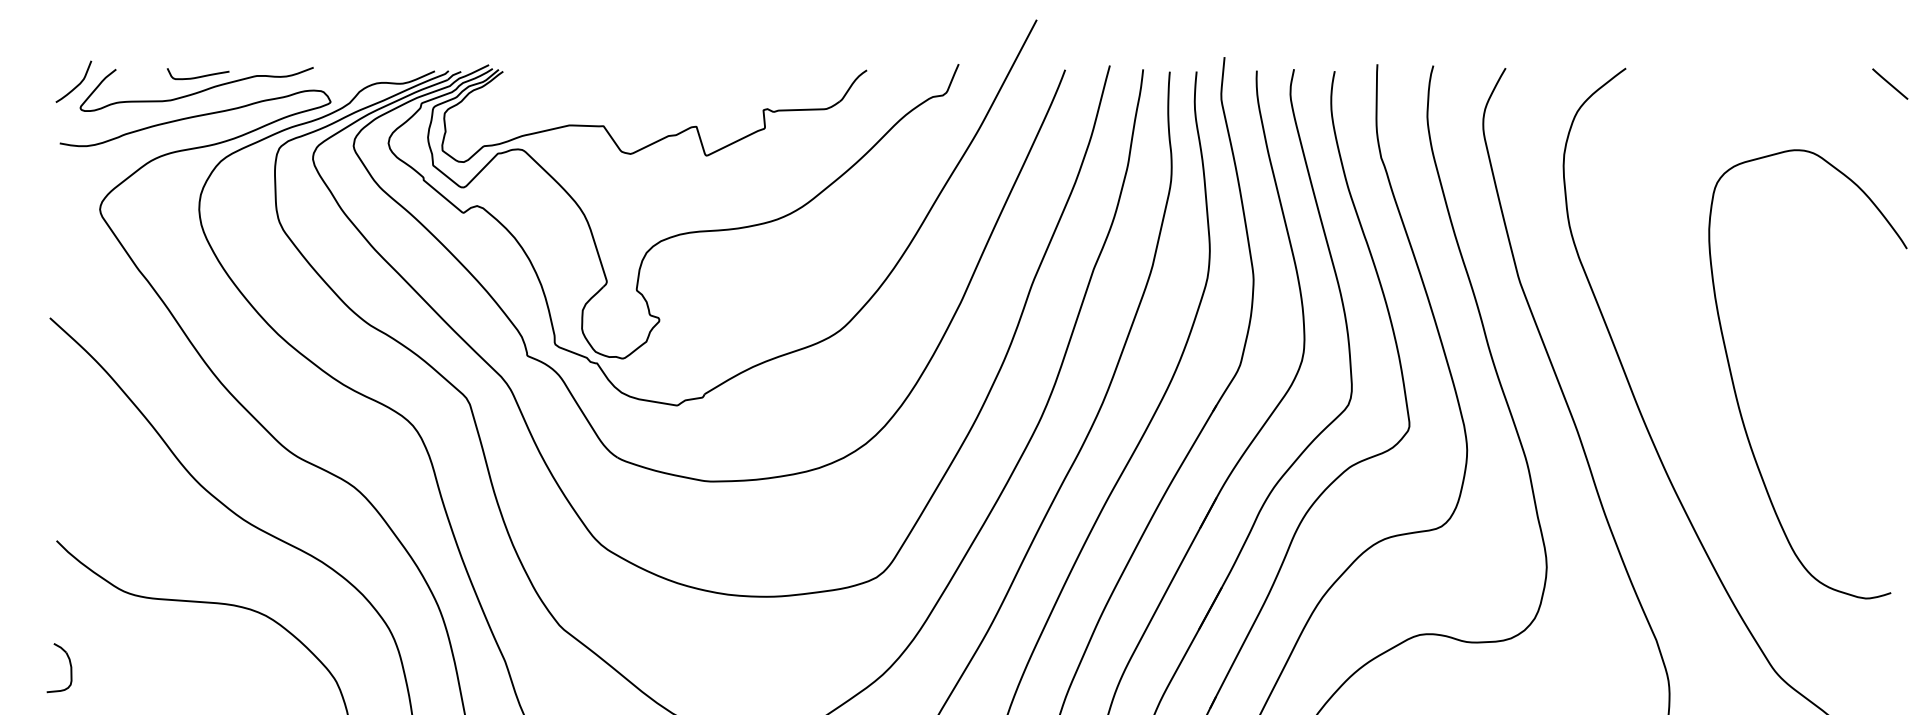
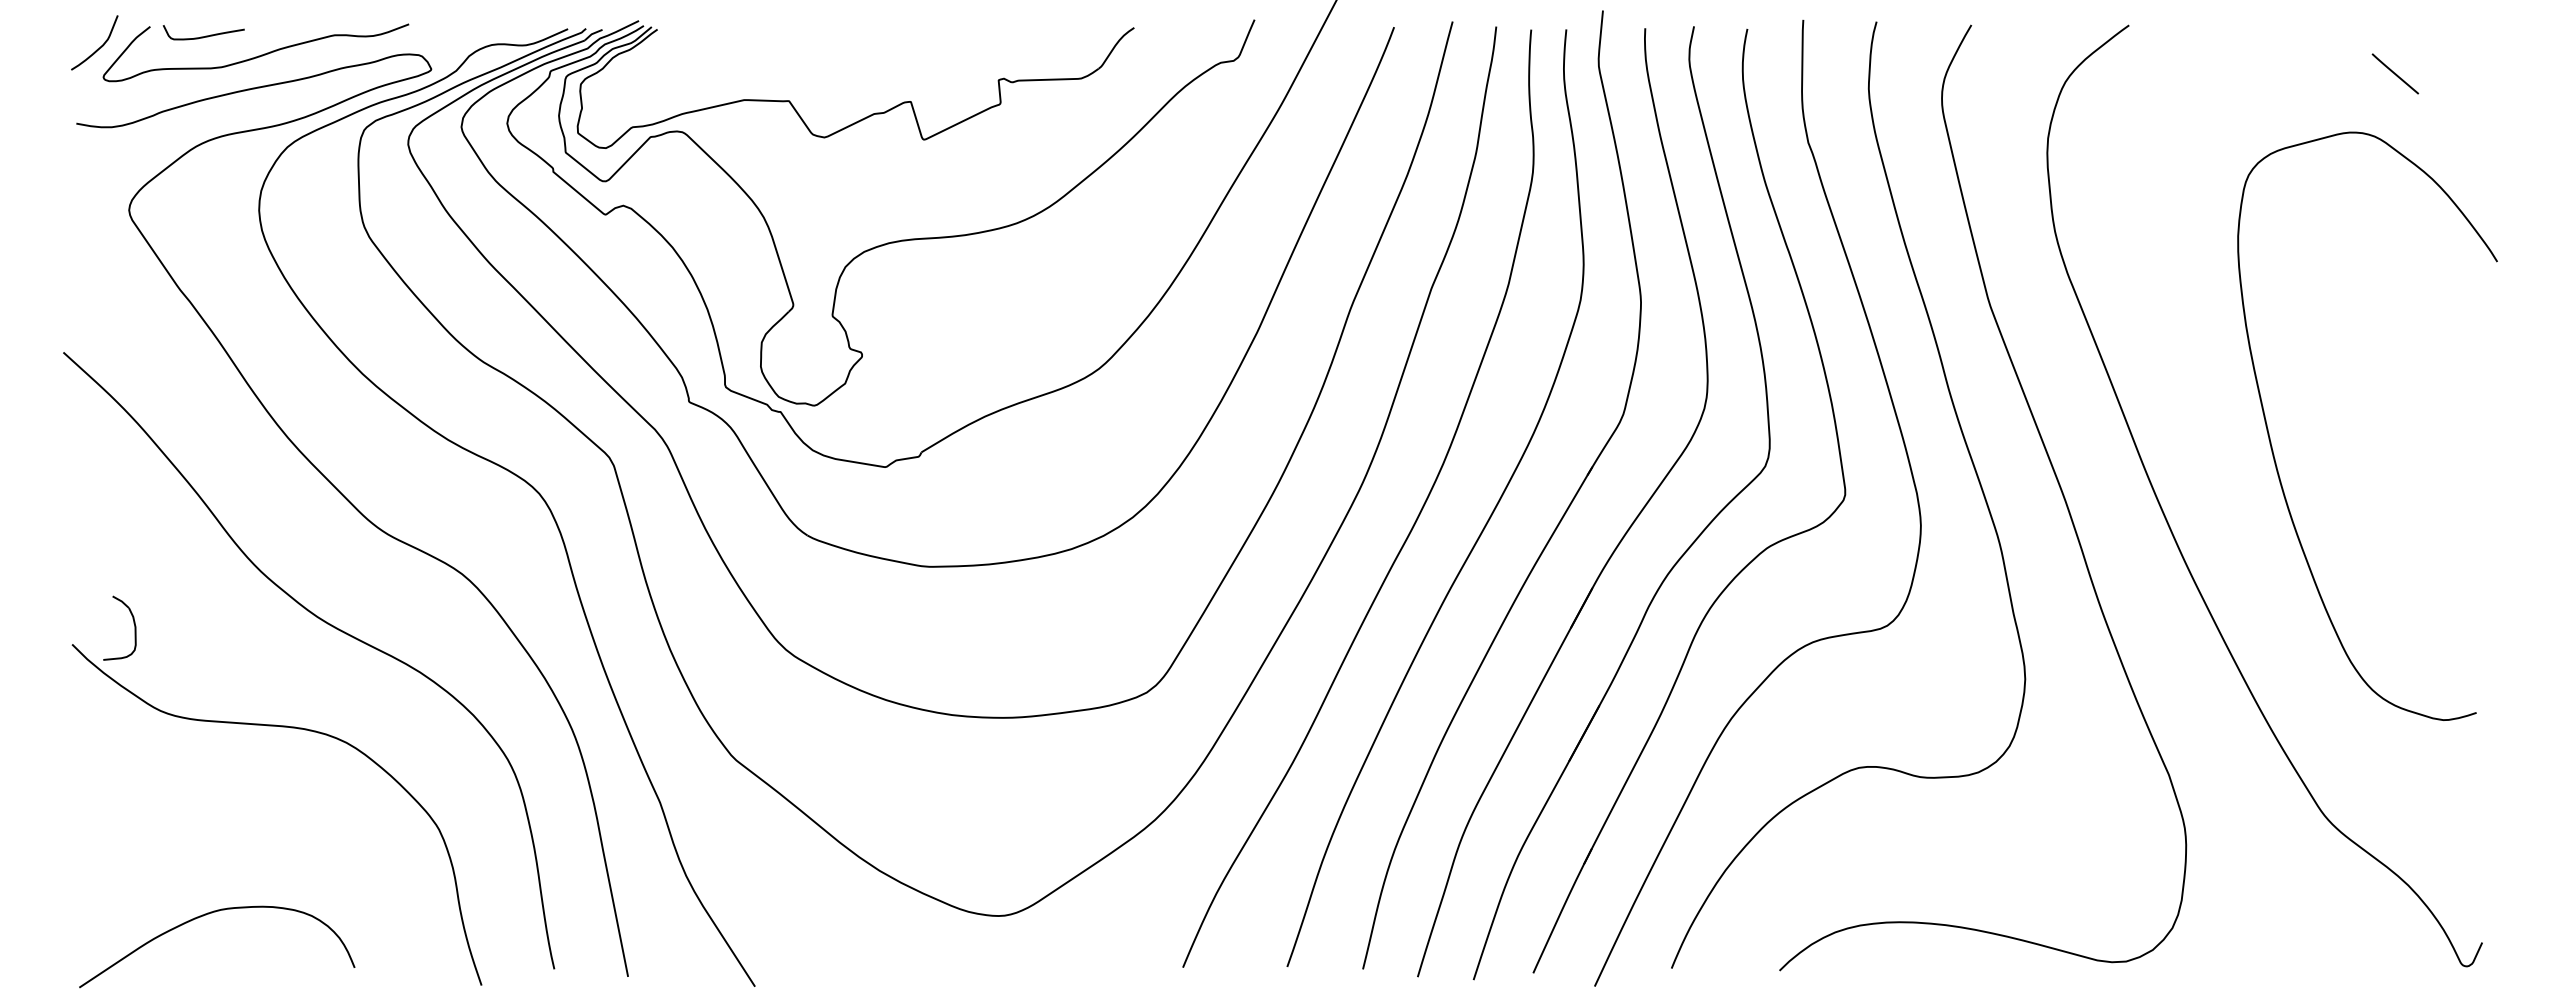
curve: (199, 76) -> (205, 35), moved
line: (1890, 83) -> (2395, 73), moved
part: (69, 664) -> (133, 623), moved

